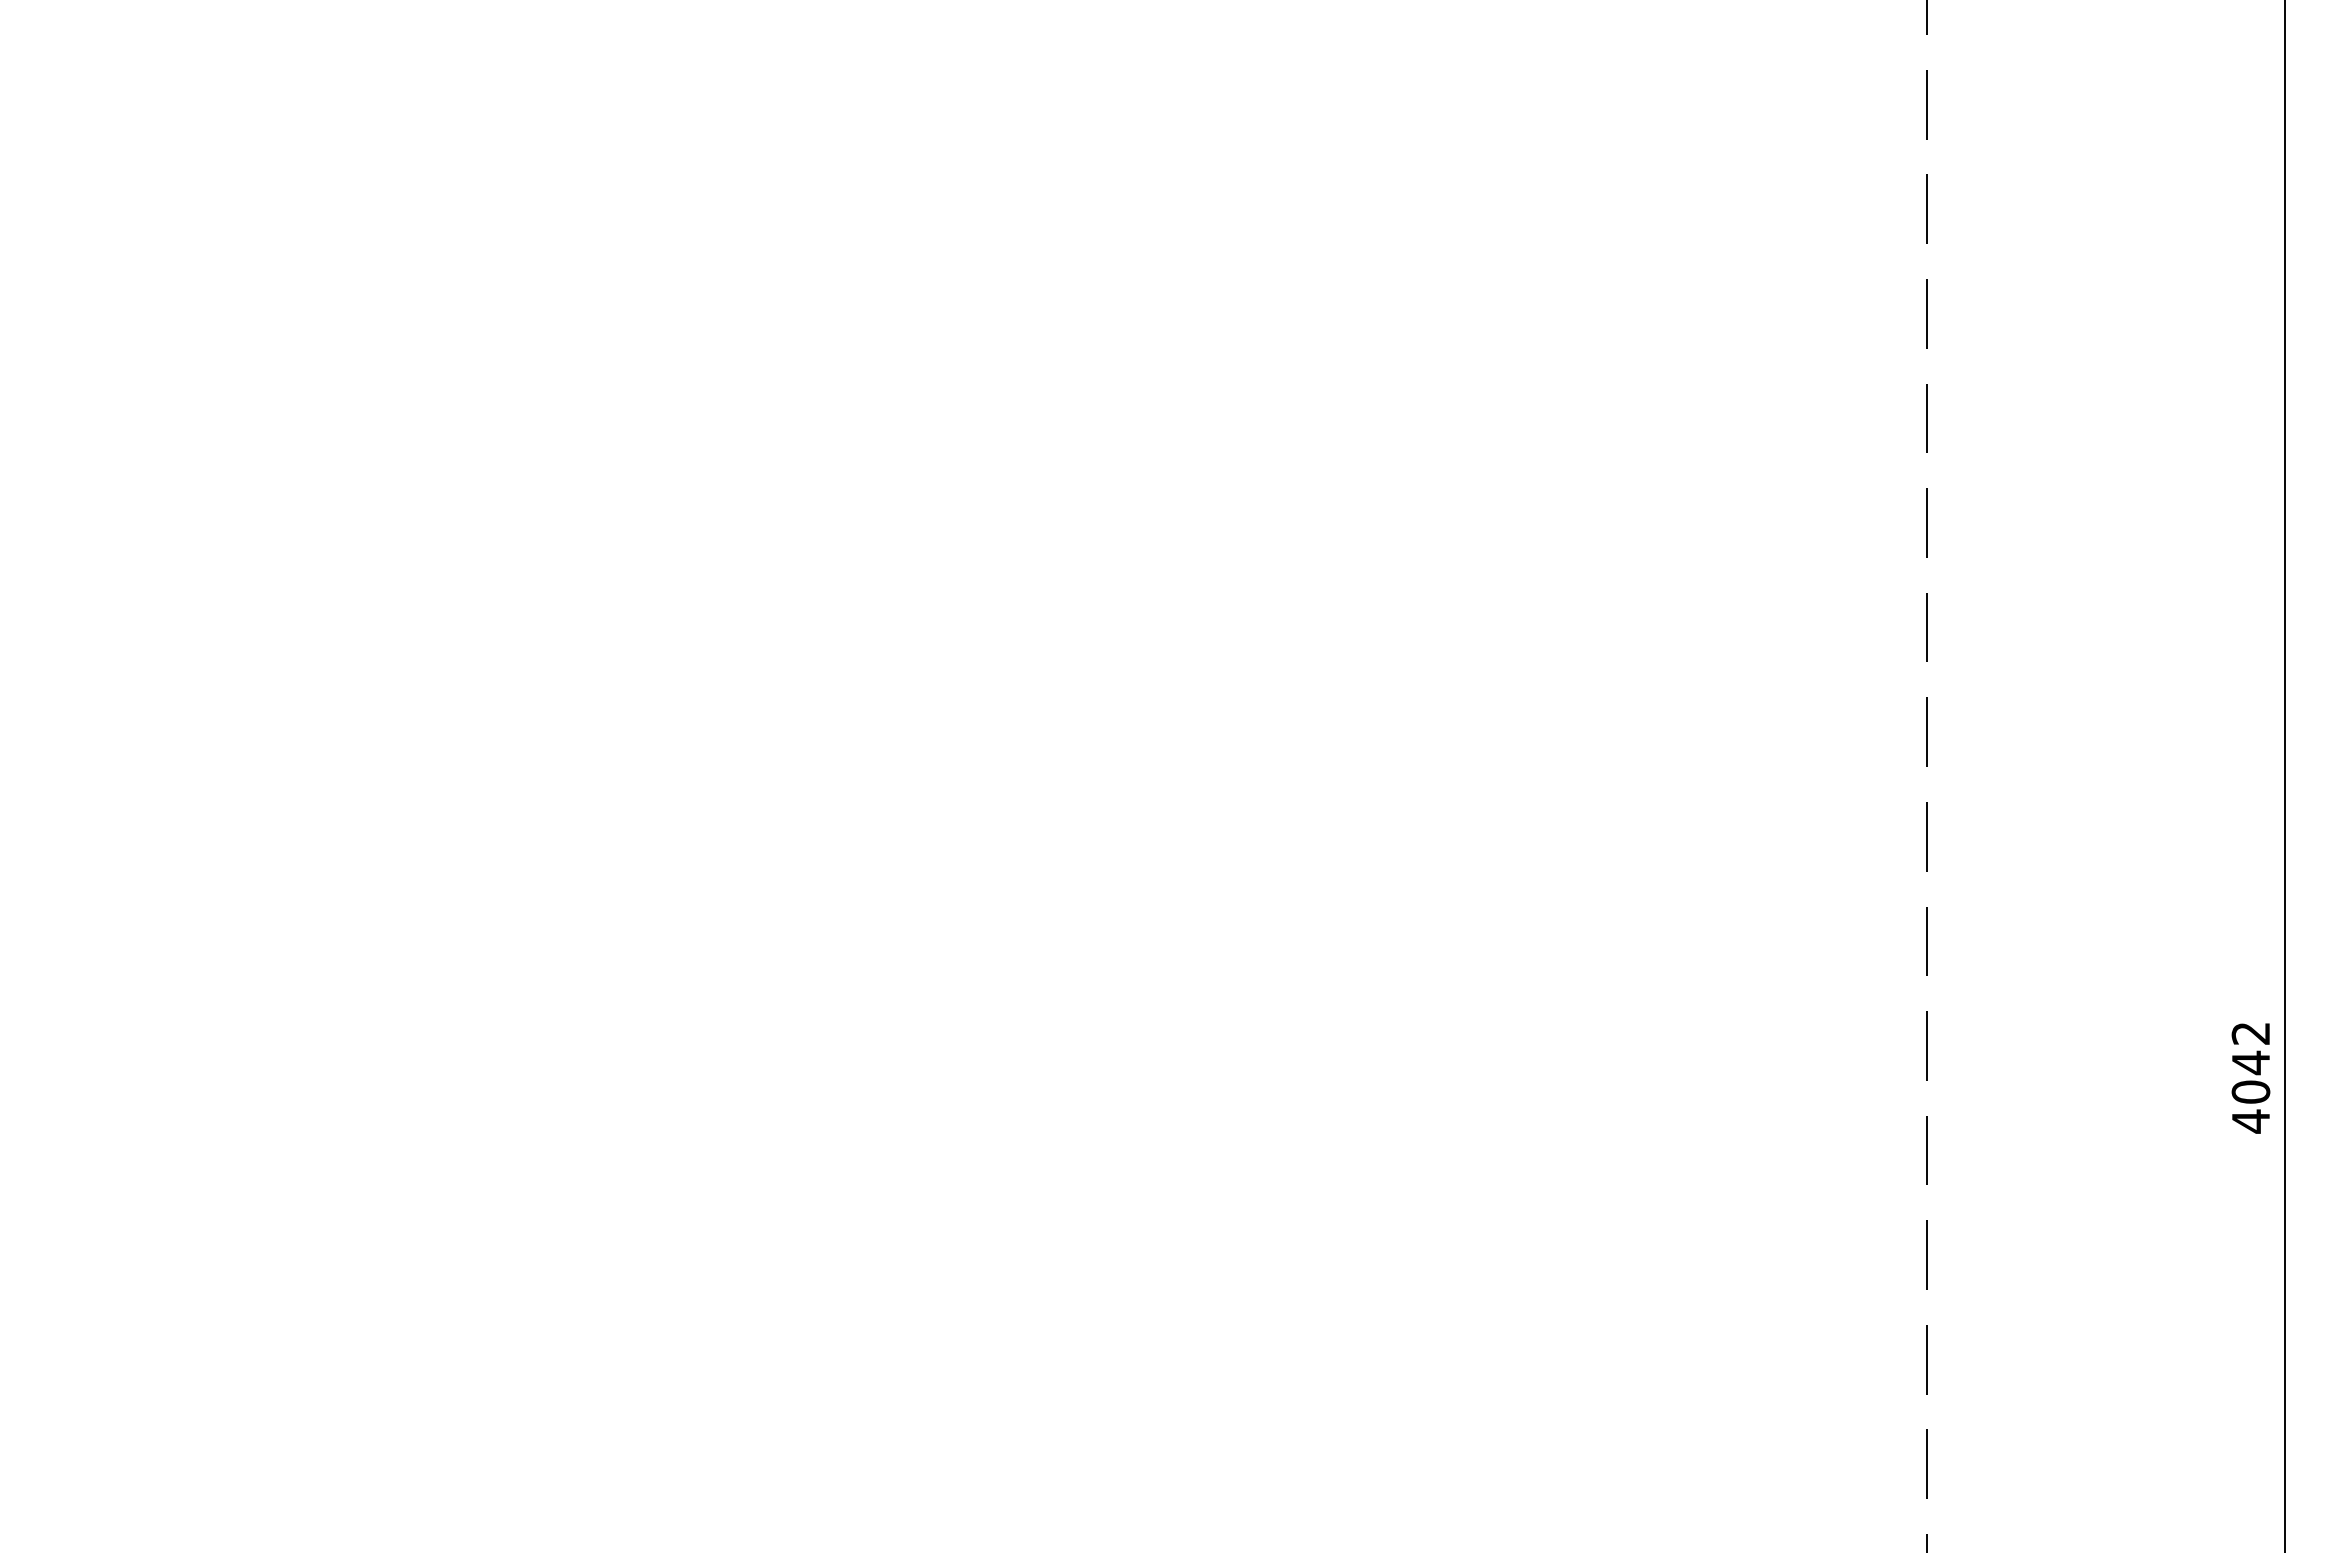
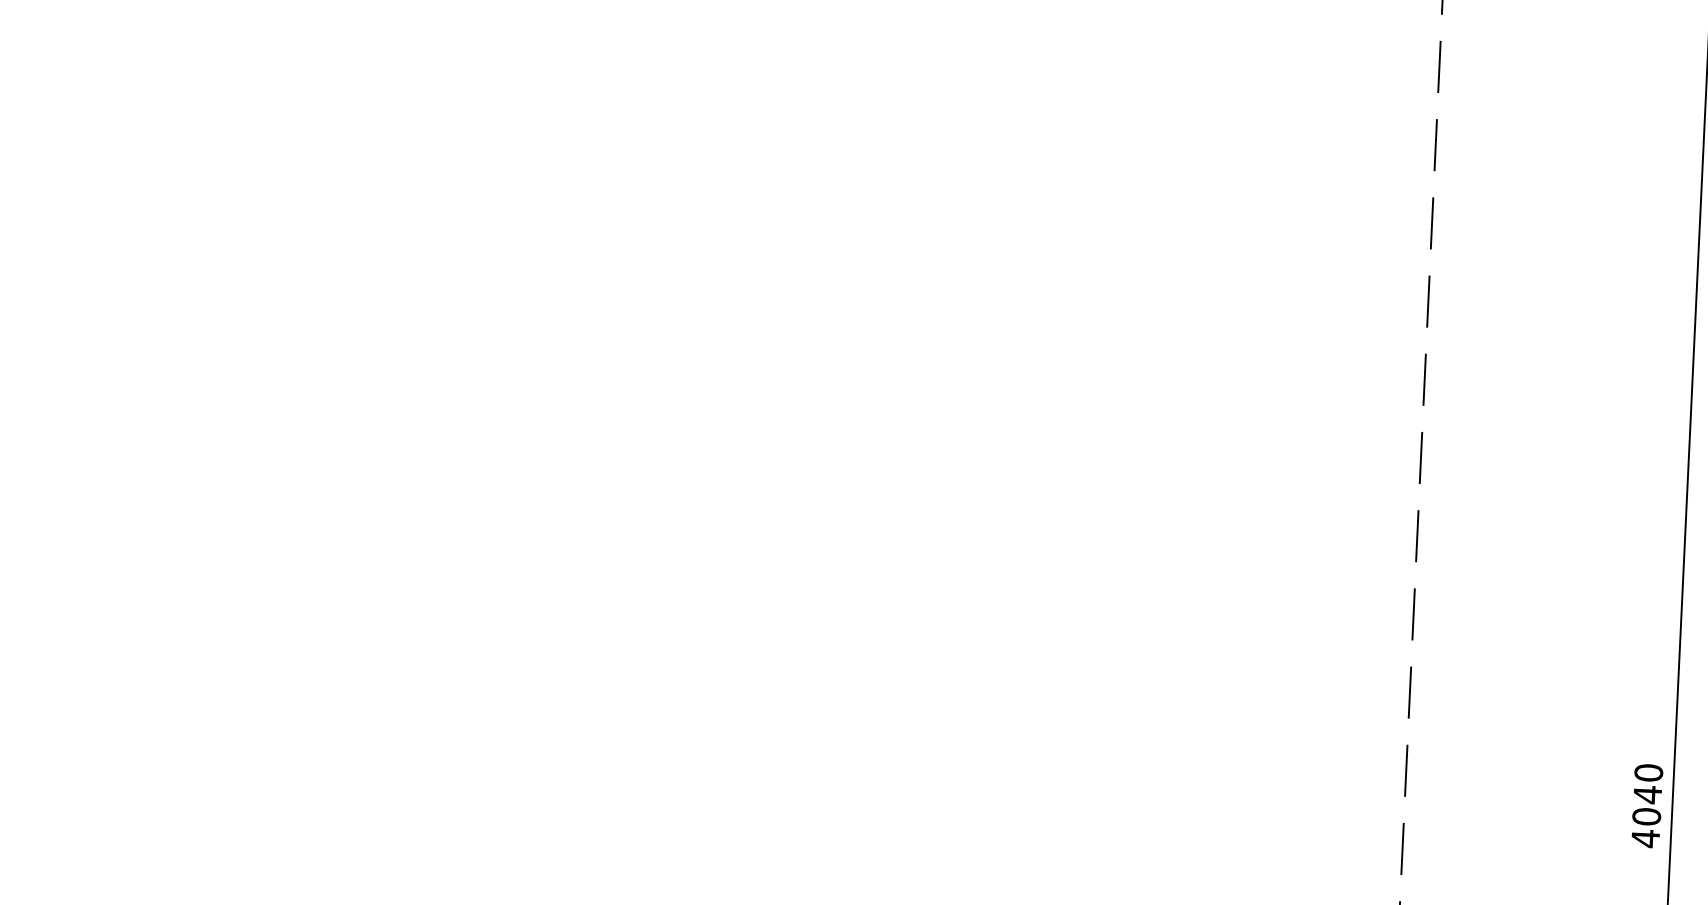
text: (2250, 1033) -> (1648, 772), 4042 -> 4040

